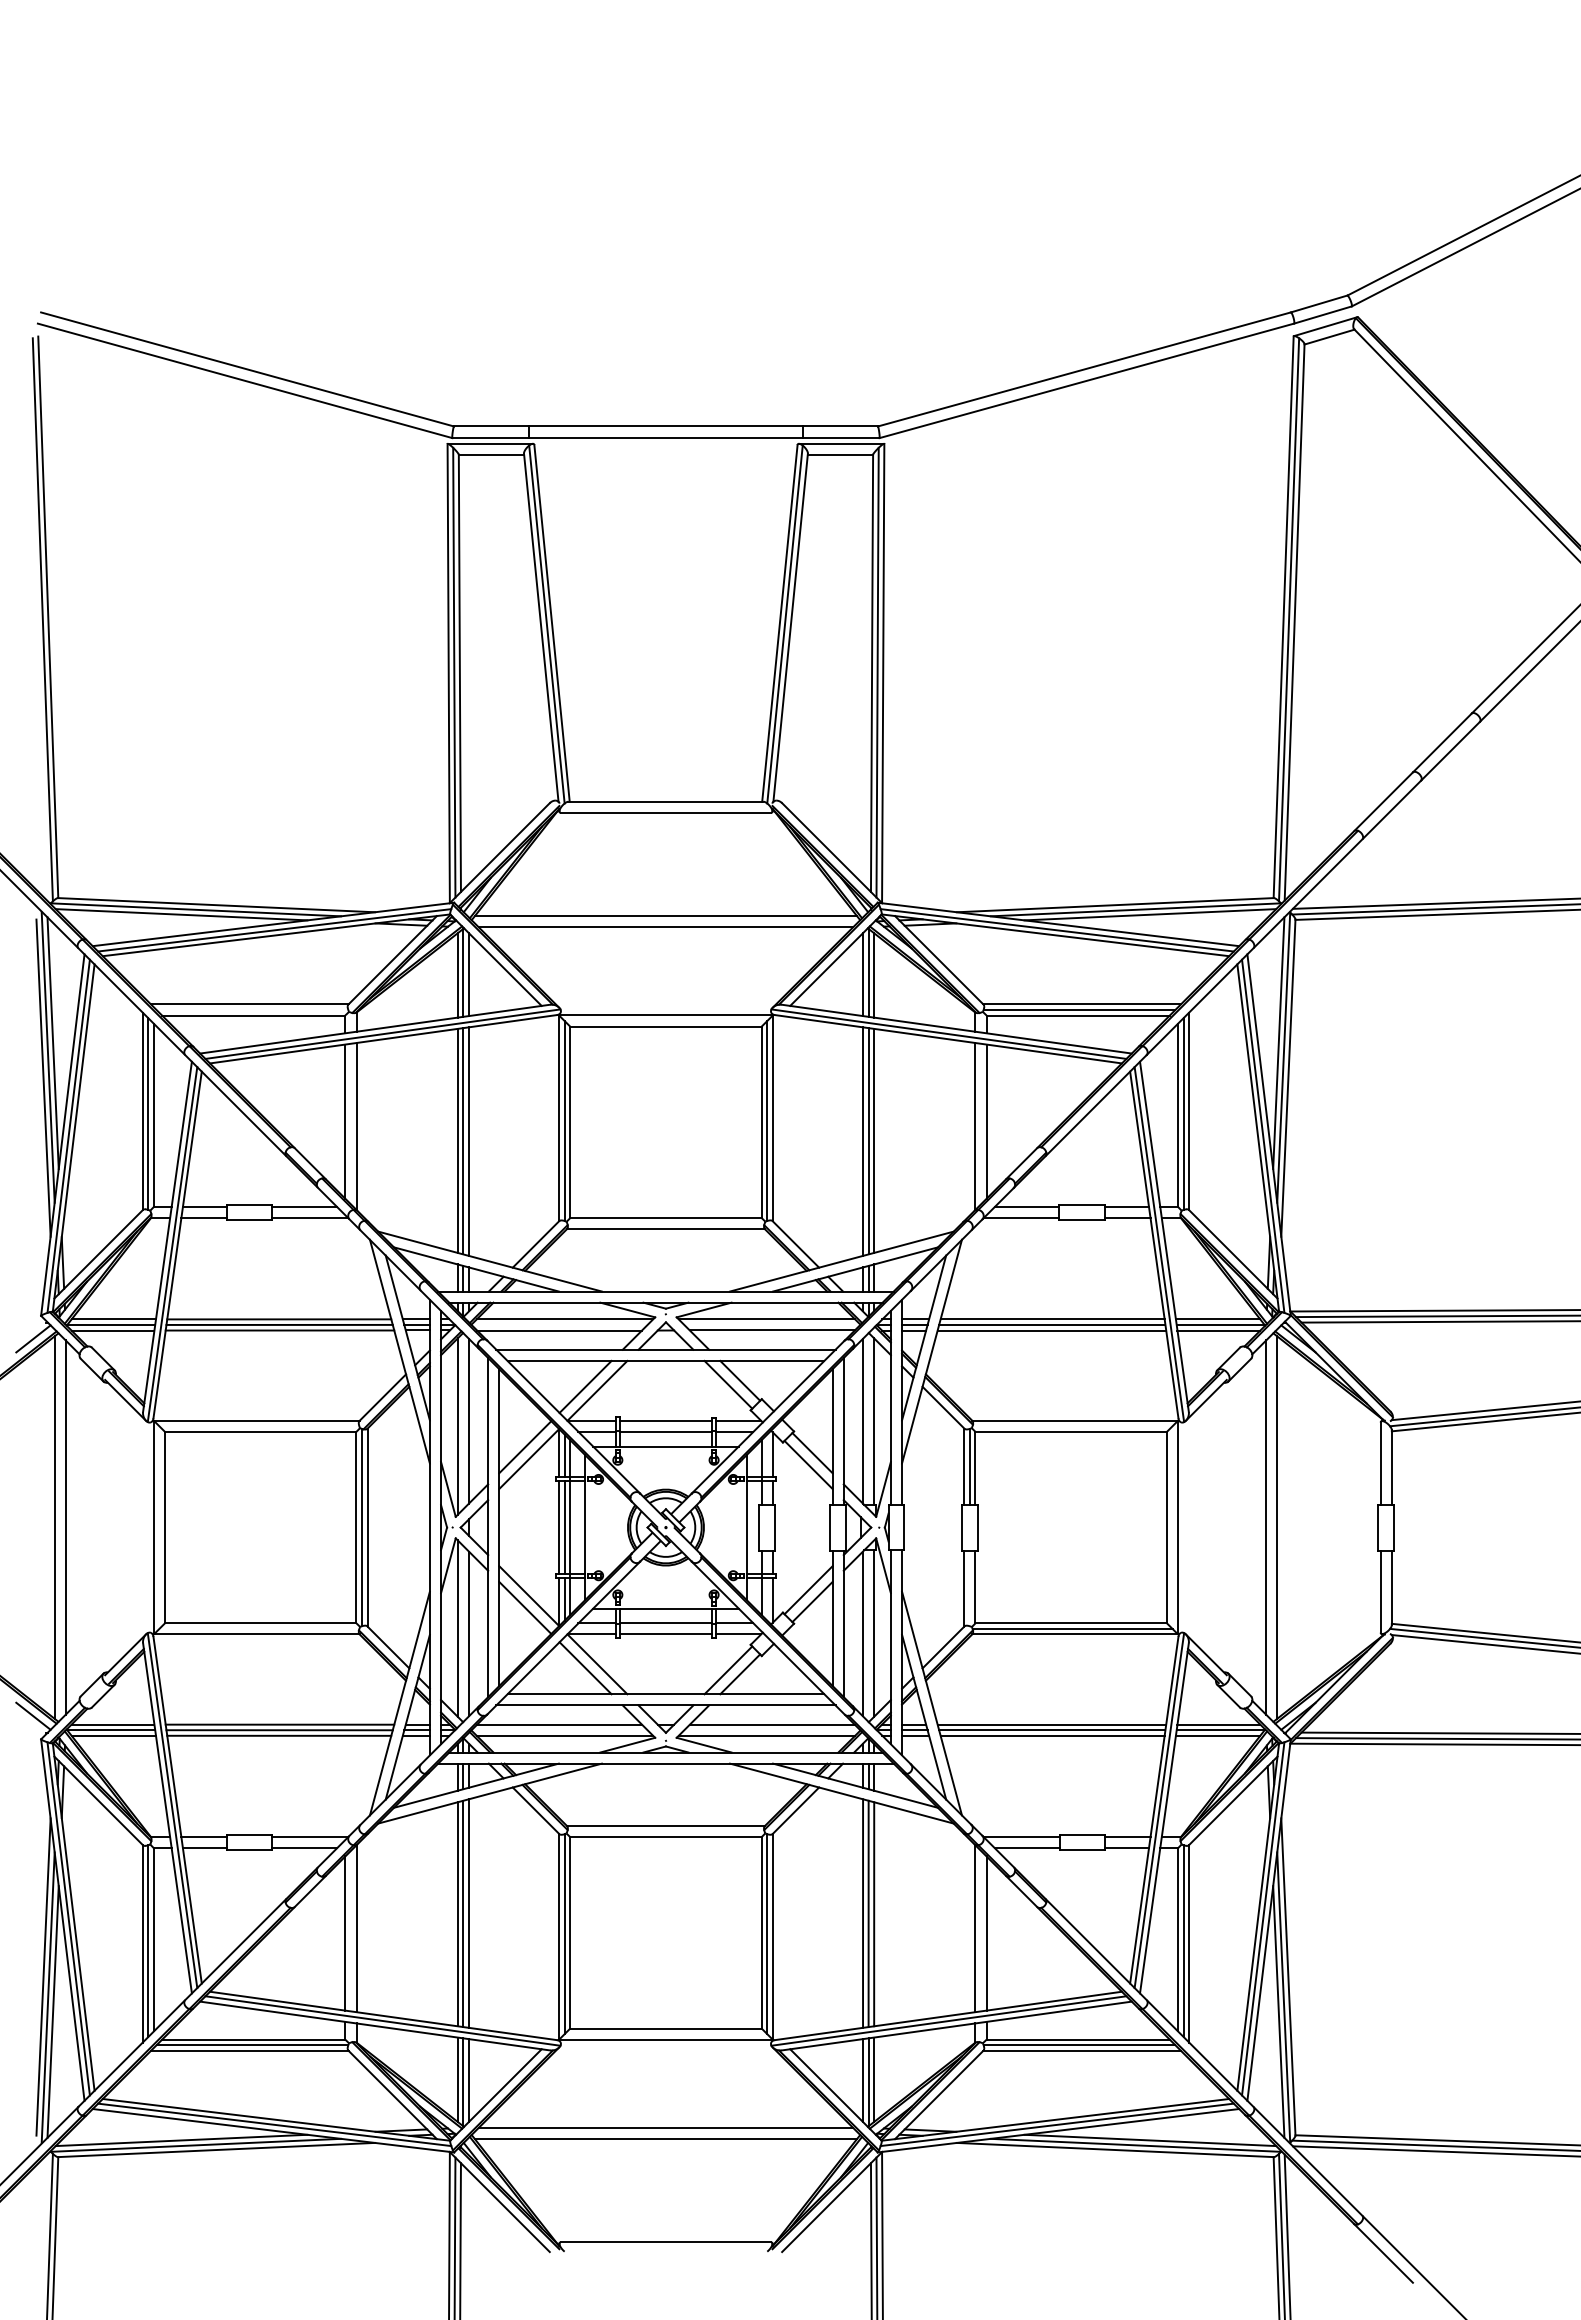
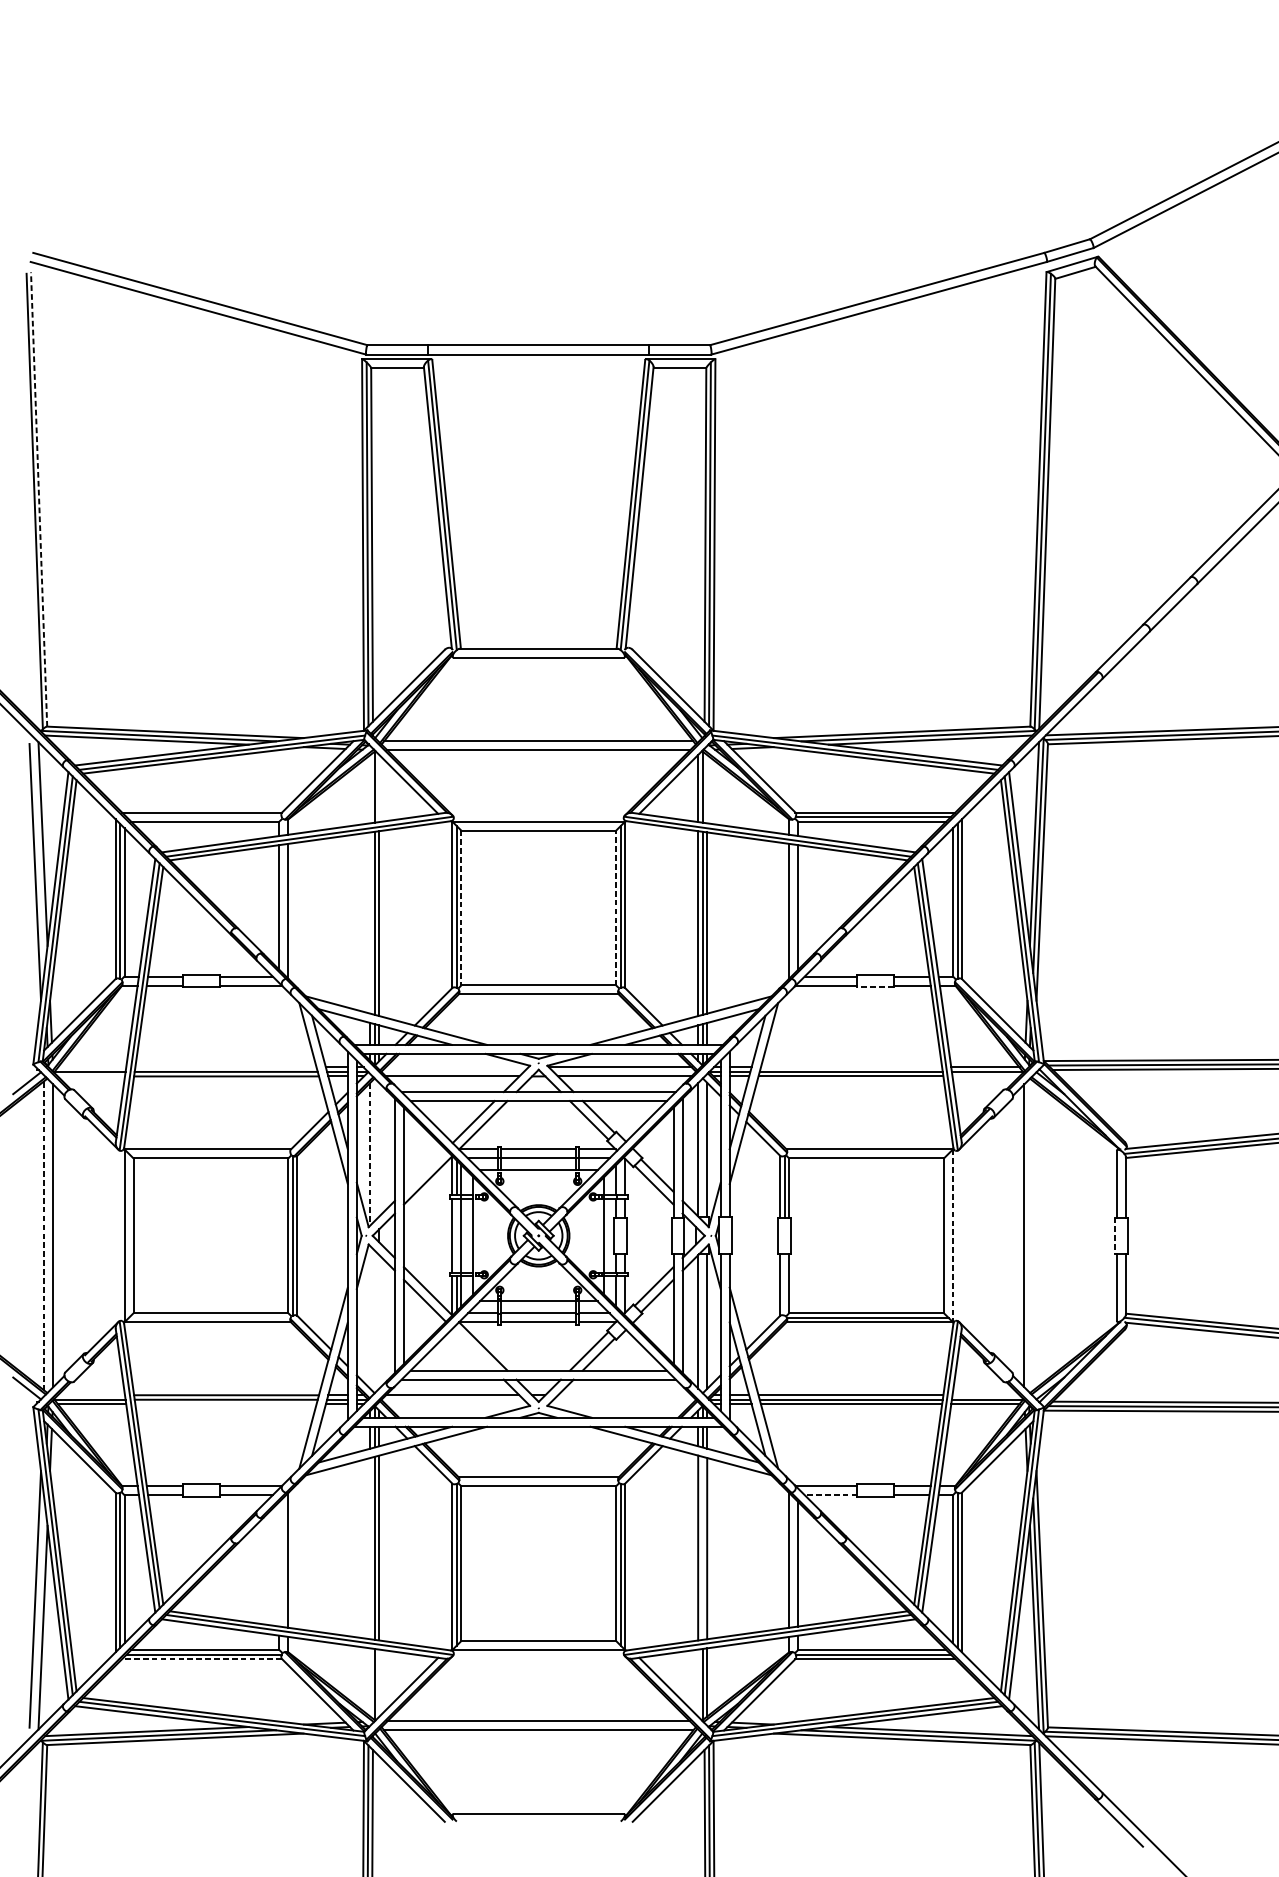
line: (48, 617) -> (39, 499), solid -> dashed
line: (468, 974) -> (379, 788), removed
line: (457, 975) -> (370, 789), removed
line: (874, 975) -> (707, 789), removed
line: (47, 1057) -> (38, 855), removed
line: (570, 1122) -> (461, 908), solid -> dashed
line: (761, 1122) -> (616, 908), solid -> dashed
line: (457, 1140) -> (370, 922), removed
line: (1082, 1220) -> (875, 987), solid -> dashed
line: (113, 1319) -> (91, 1067), removed
line: (279, 1319) -> (226, 1067), removed
line: (564, 1319) -> (456, 1067), removed
line: (1052, 1319) -> (851, 1067), removed
line: (112, 1330) -> (91, 1076), removed
line: (1218, 1330) -> (985, 1076), removed
line: (468, 1420) -> (379, 1149), removed
line: (457, 1427) -> (370, 1154), solid -> dashed
line: (525, 1447) -> (425, 1171), removed
line: (54, 1527) -> (44, 1235), solid -> dashed
line: (564, 1527) -> (456, 1235), removed
line: (1178, 1527) -> (953, 1235), solid -> dashed
line: (1277, 1527) -> (1033, 1235), removed
line: (1378, 1527) -> (1115, 1235), solid -> dashed
line: (457, 1628) -> (370, 1317), removed
line: (468, 1633) -> (379, 1321), removed
line: (585, 1668) -> (473, 1349), removed
line: (112, 1724) -> (91, 1395), removed
line: (771, 1724) -> (624, 1395), removed
line: (1218, 1724) -> (985, 1395), removed
line: (279, 1735) -> (226, 1404), removed
line: (564, 1735) -> (456, 1404), removed
line: (766, 1735) -> (620, 1404), removed
line: (1026, 1848) -> (830, 1495), solid -> dashed
line: (868, 1913) -> (702, 1548), removed
line: (457, 1914) -> (370, 1548), removed
line: (345, 1933) -> (279, 1564), removed
line: (47, 1997) -> (38, 1615), removed
line: (249, 2050) -> (201, 1658), solid -> dashed
line: (457, 2079) -> (370, 1682), removed
line: (468, 2080) -> (379, 1683), removed
line: (863, 2080) -> (698, 1683), removed

